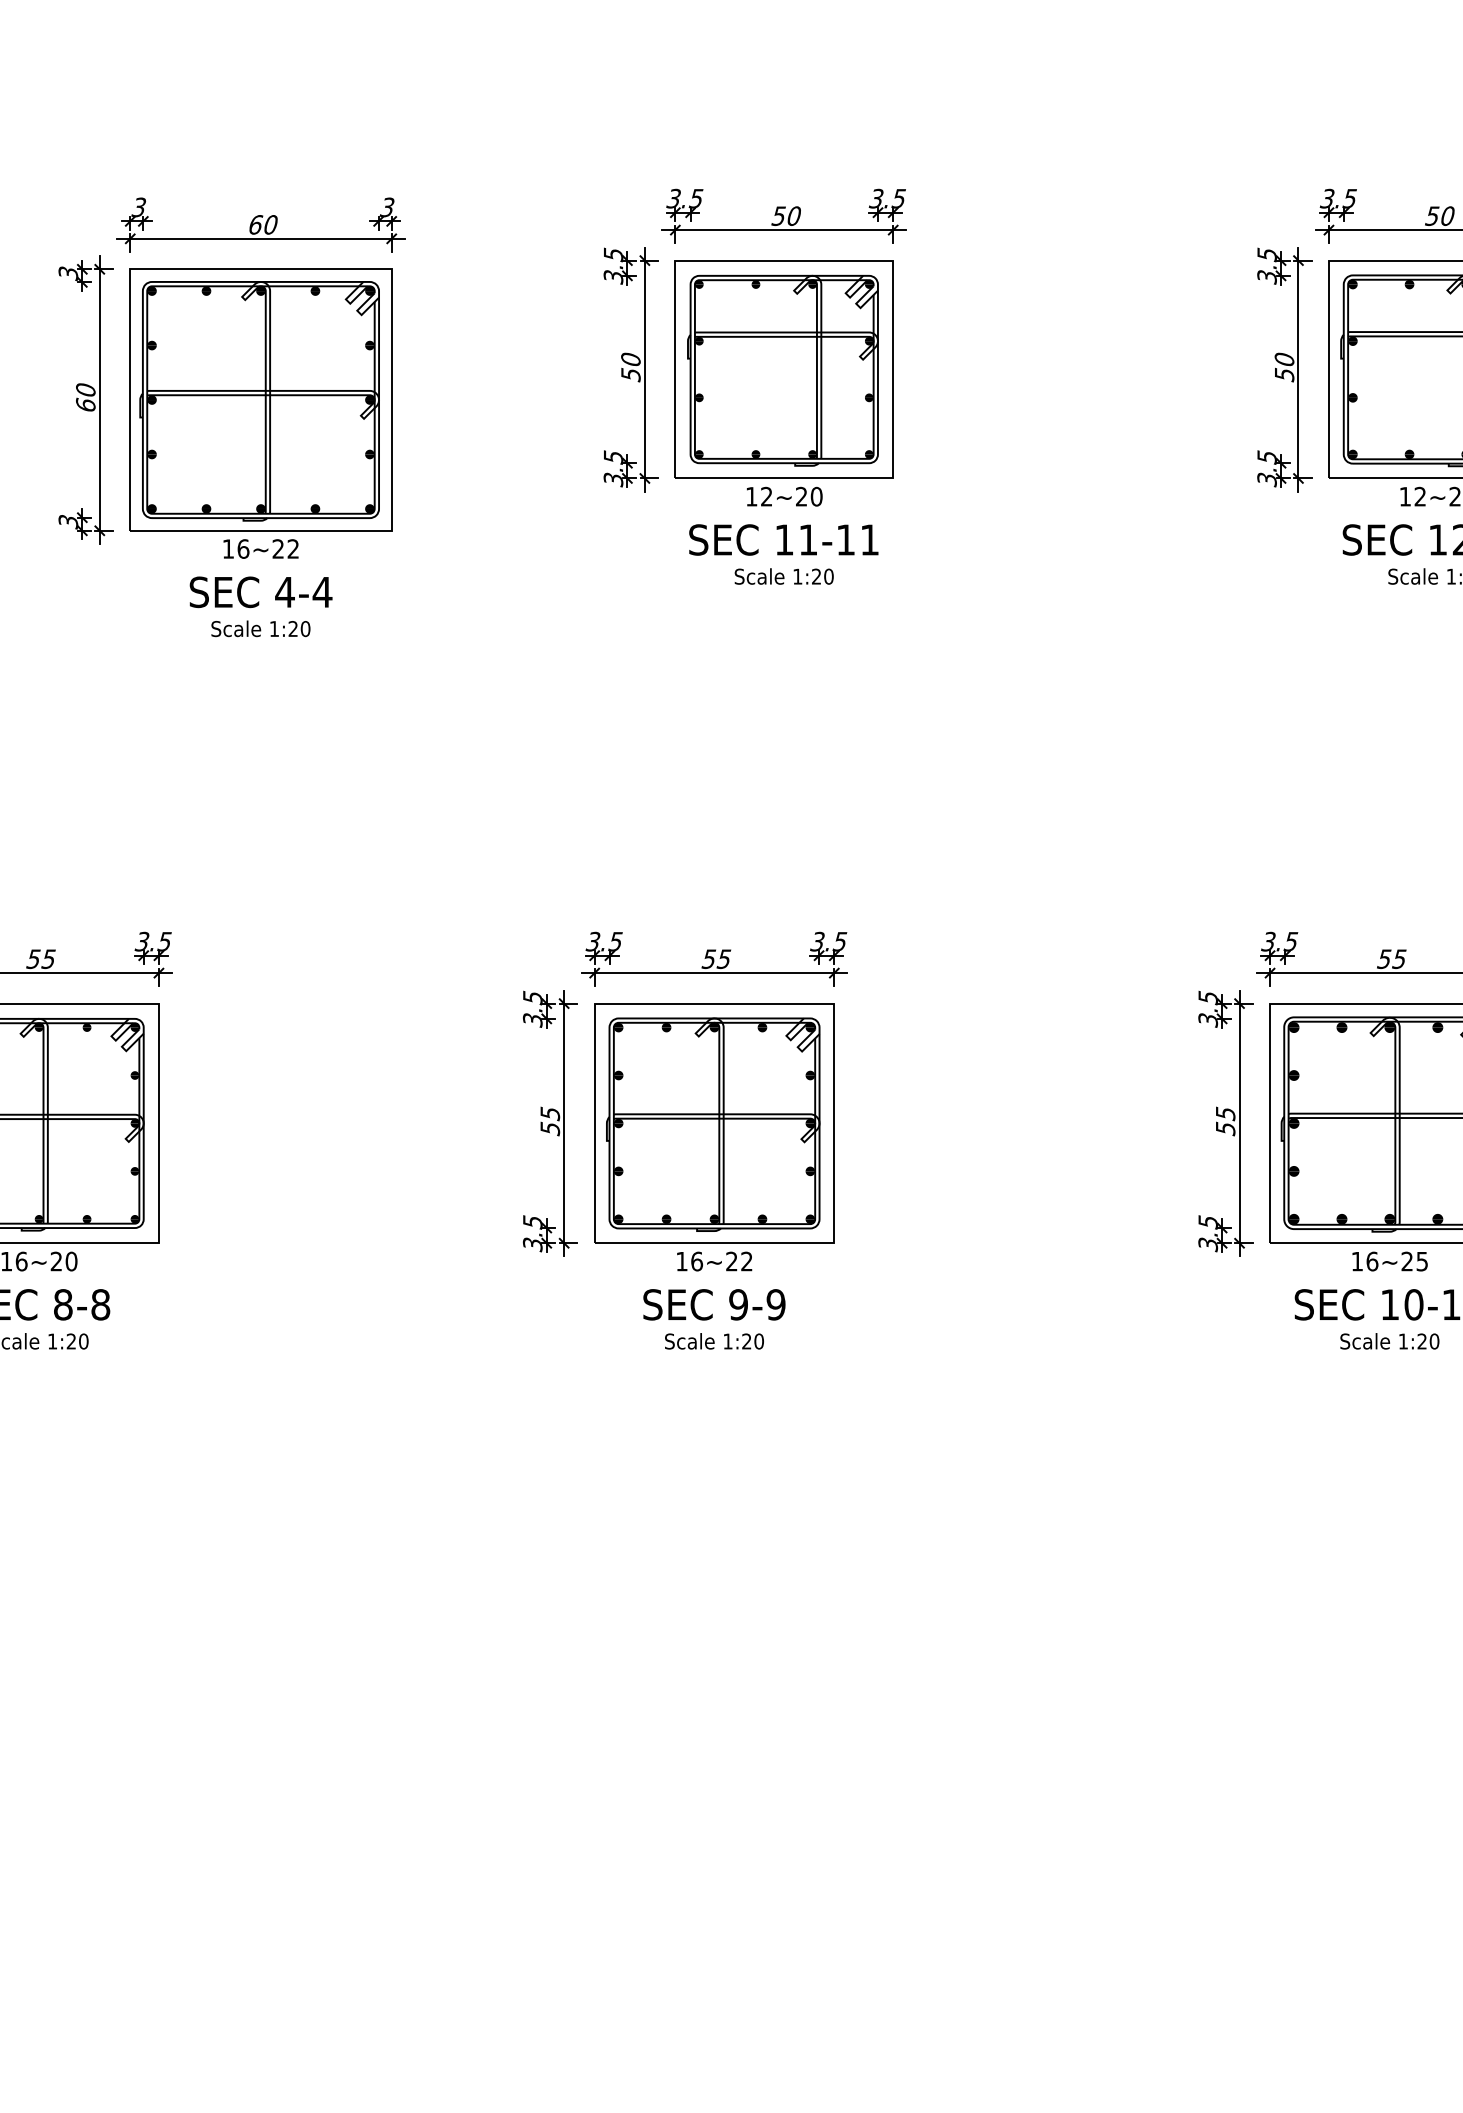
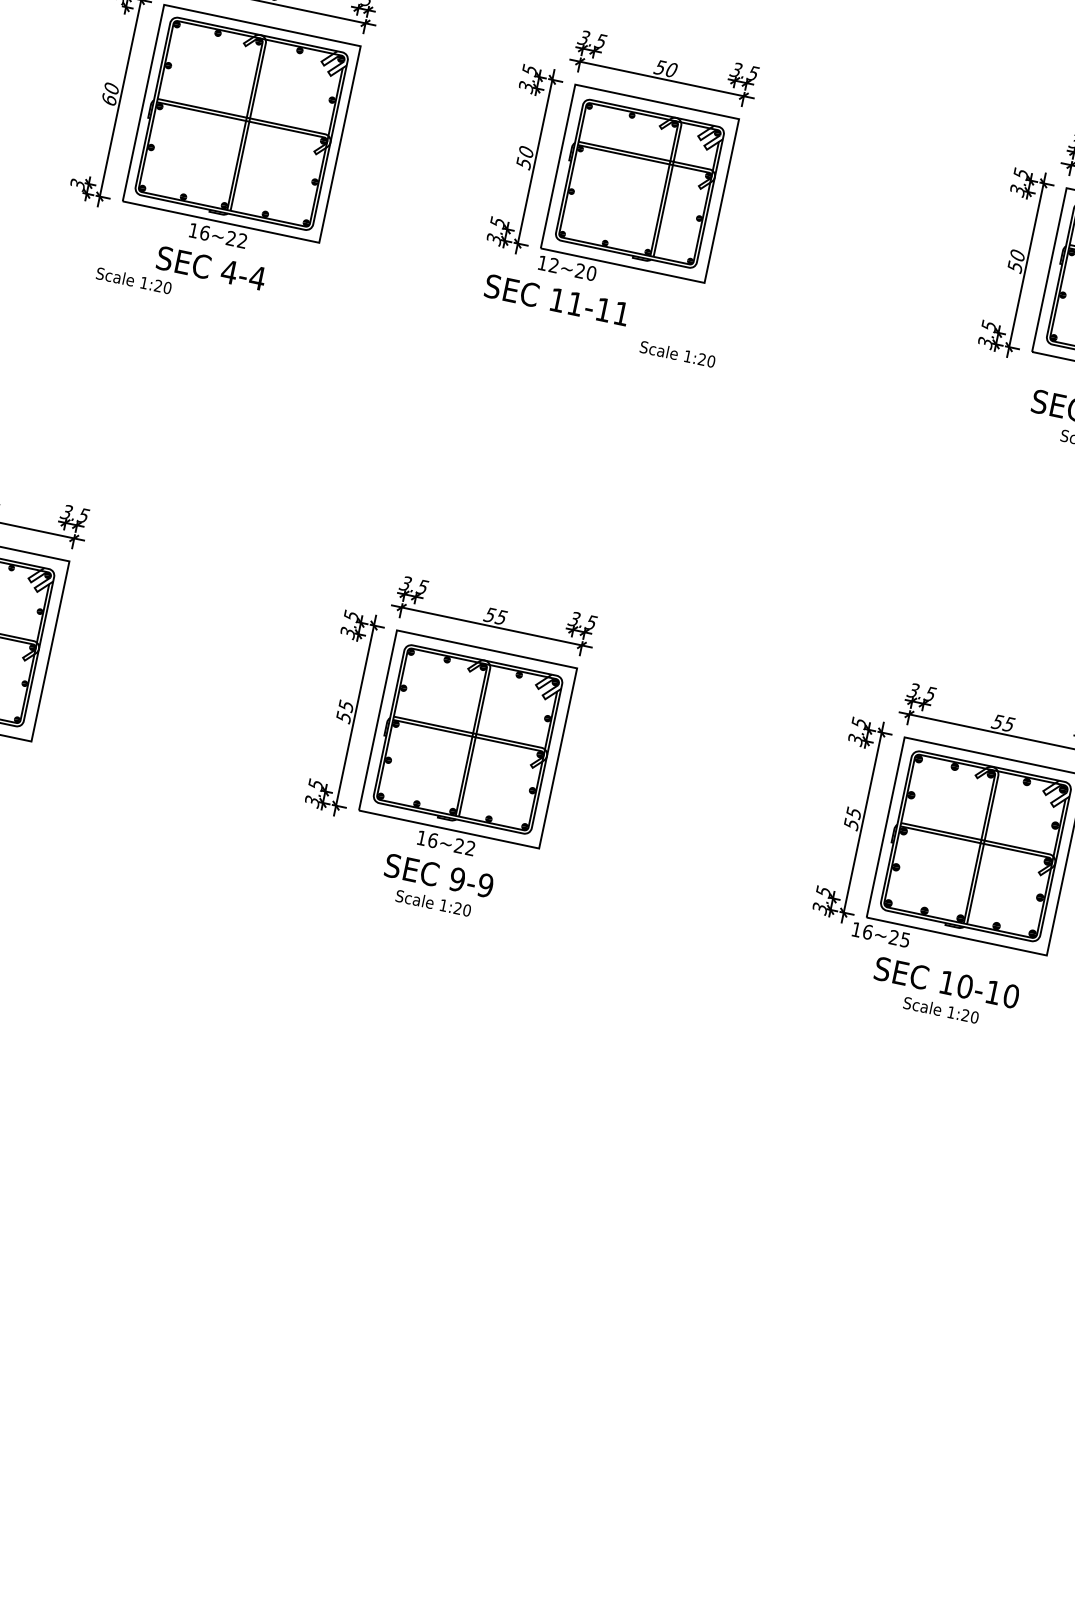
text: (784, 496) -> (567, 268), moved
text: (783, 539) -> (556, 299), moved
text: (783, 576) -> (677, 354), moved
text: (260, 628) -> (133, 280), moved
text: (1389, 1261) -> (880, 934), moved

